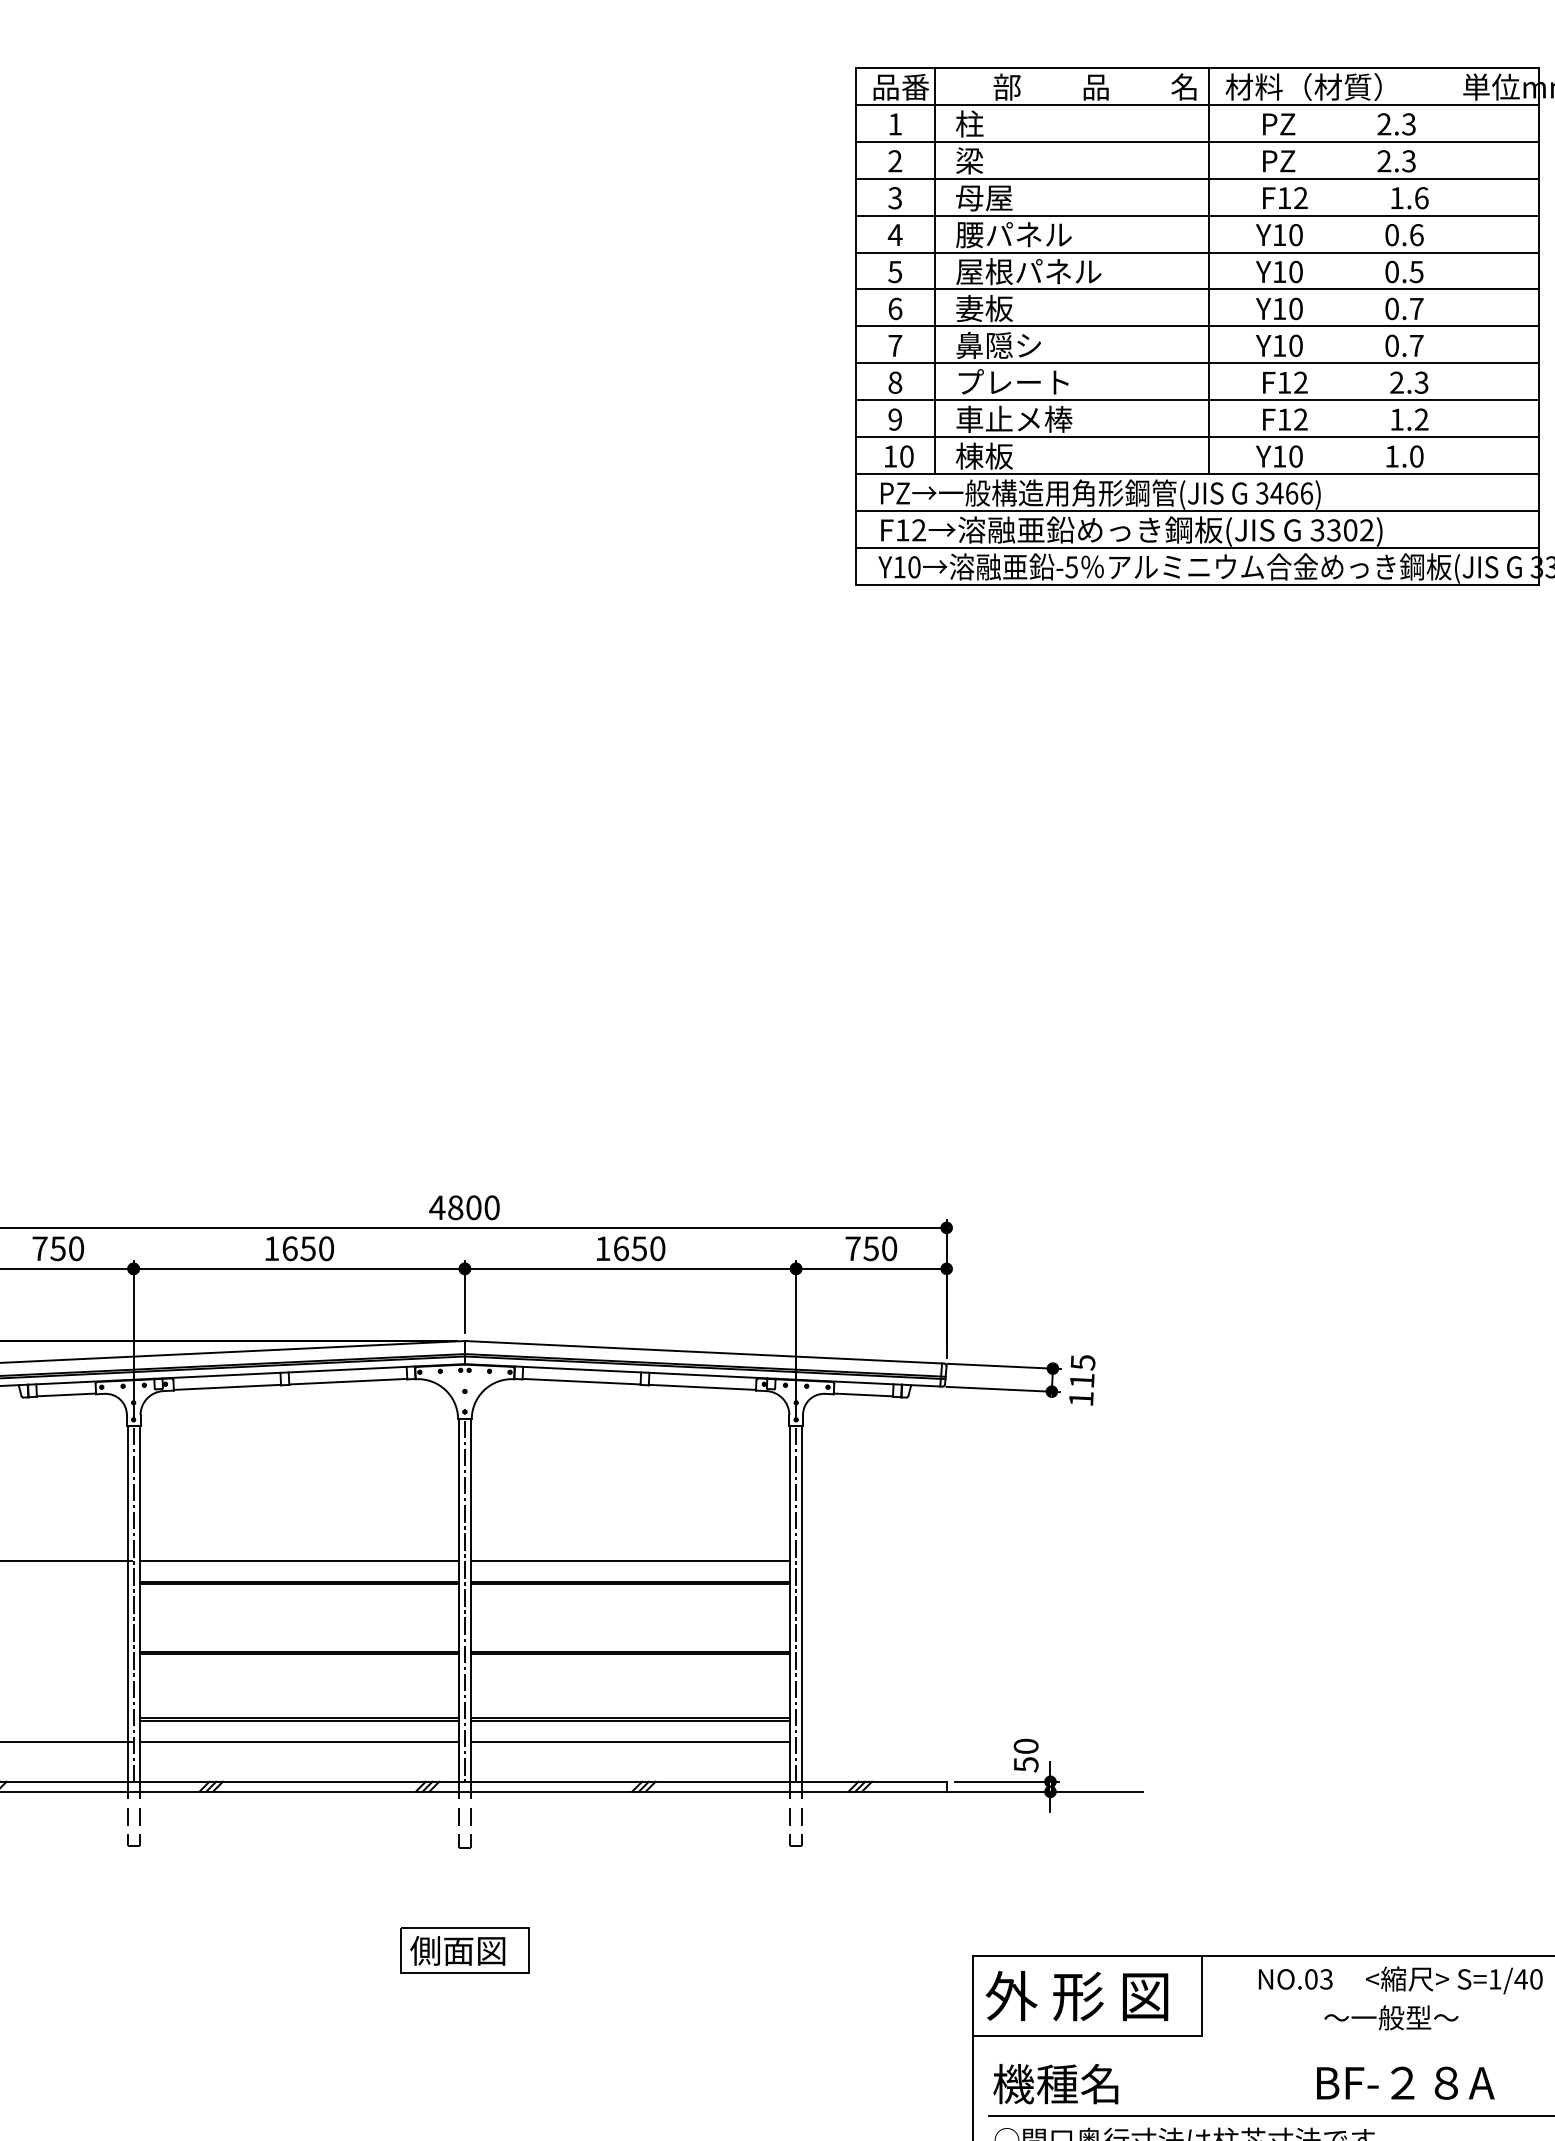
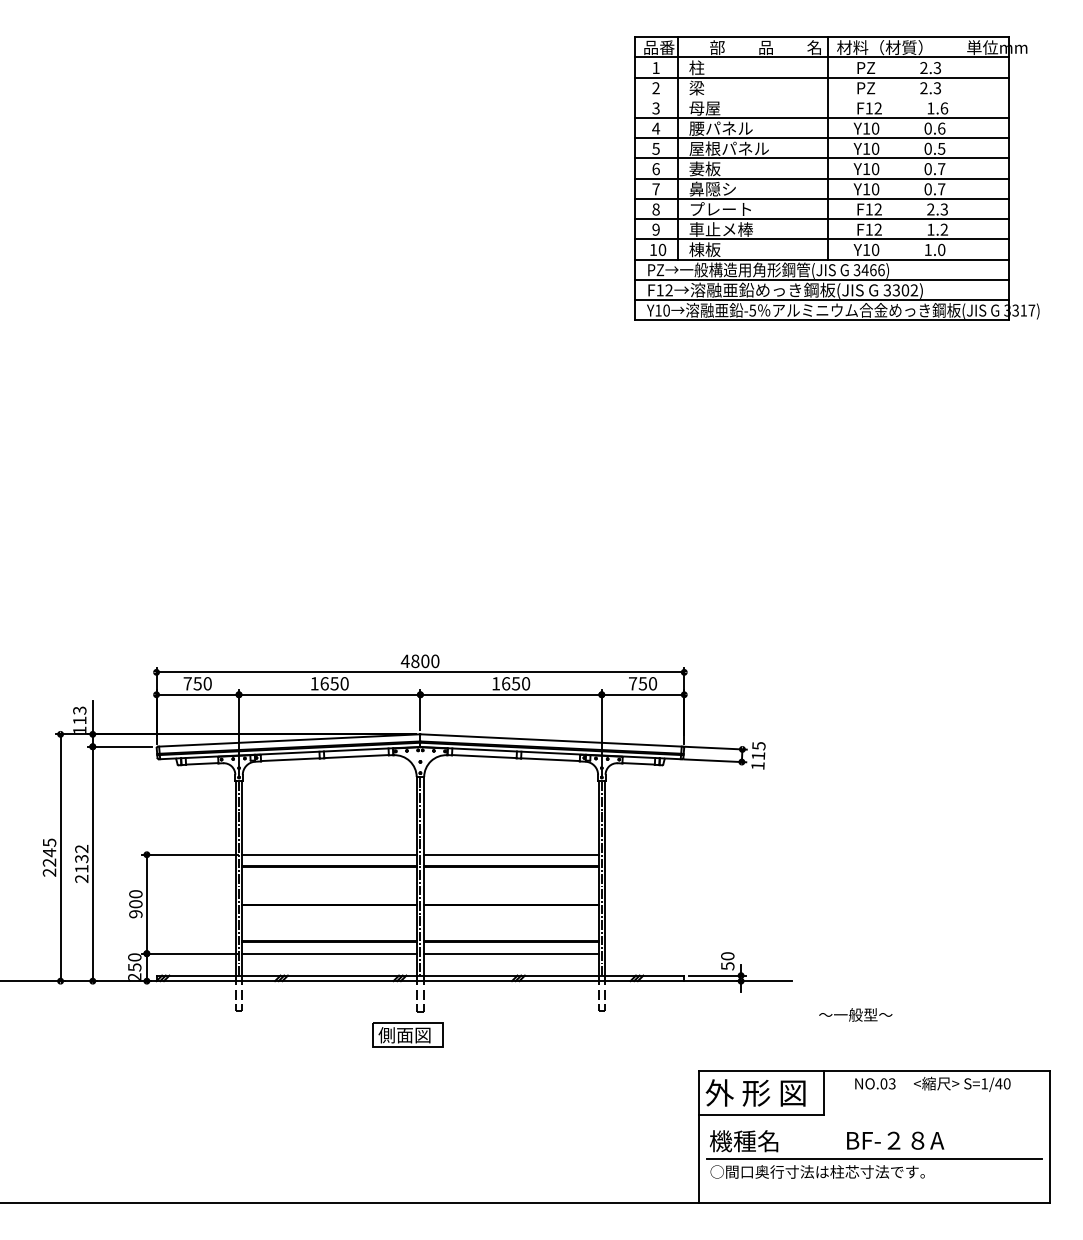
line: (1197, 178) -> (821, 97), removed
part: (463, 1949) -> (407, 1034), moved
text: (1390, 2017) -> (855, 1014), moved
text: (1405, 2082) -> (895, 1140), moved

